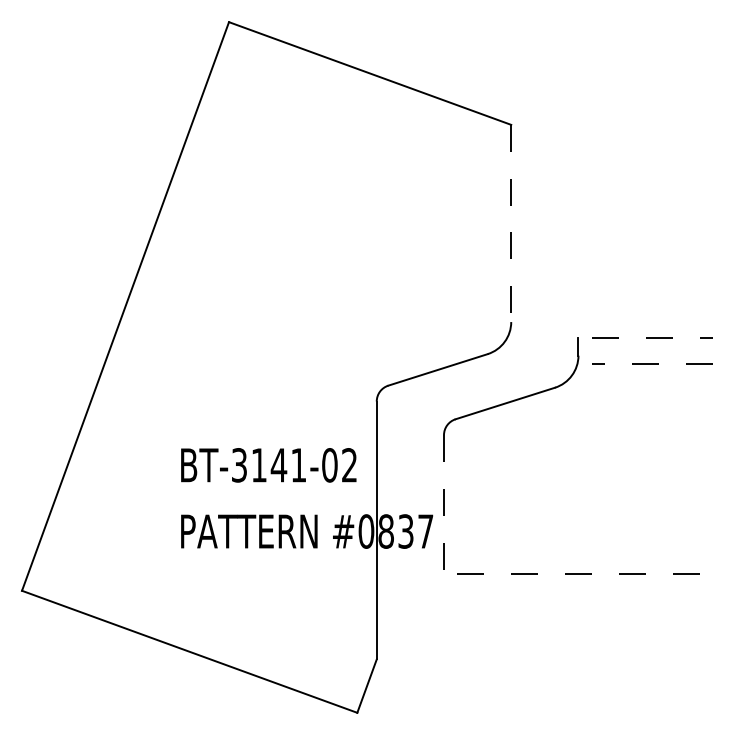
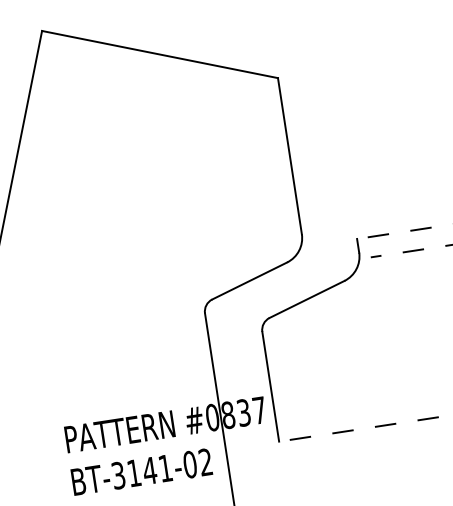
line: (511, 223) -> (290, 156), dashed -> solid
text: (268, 465) -> (141, 472), moved
line: (444, 504) -> (271, 386), dashed -> solid

